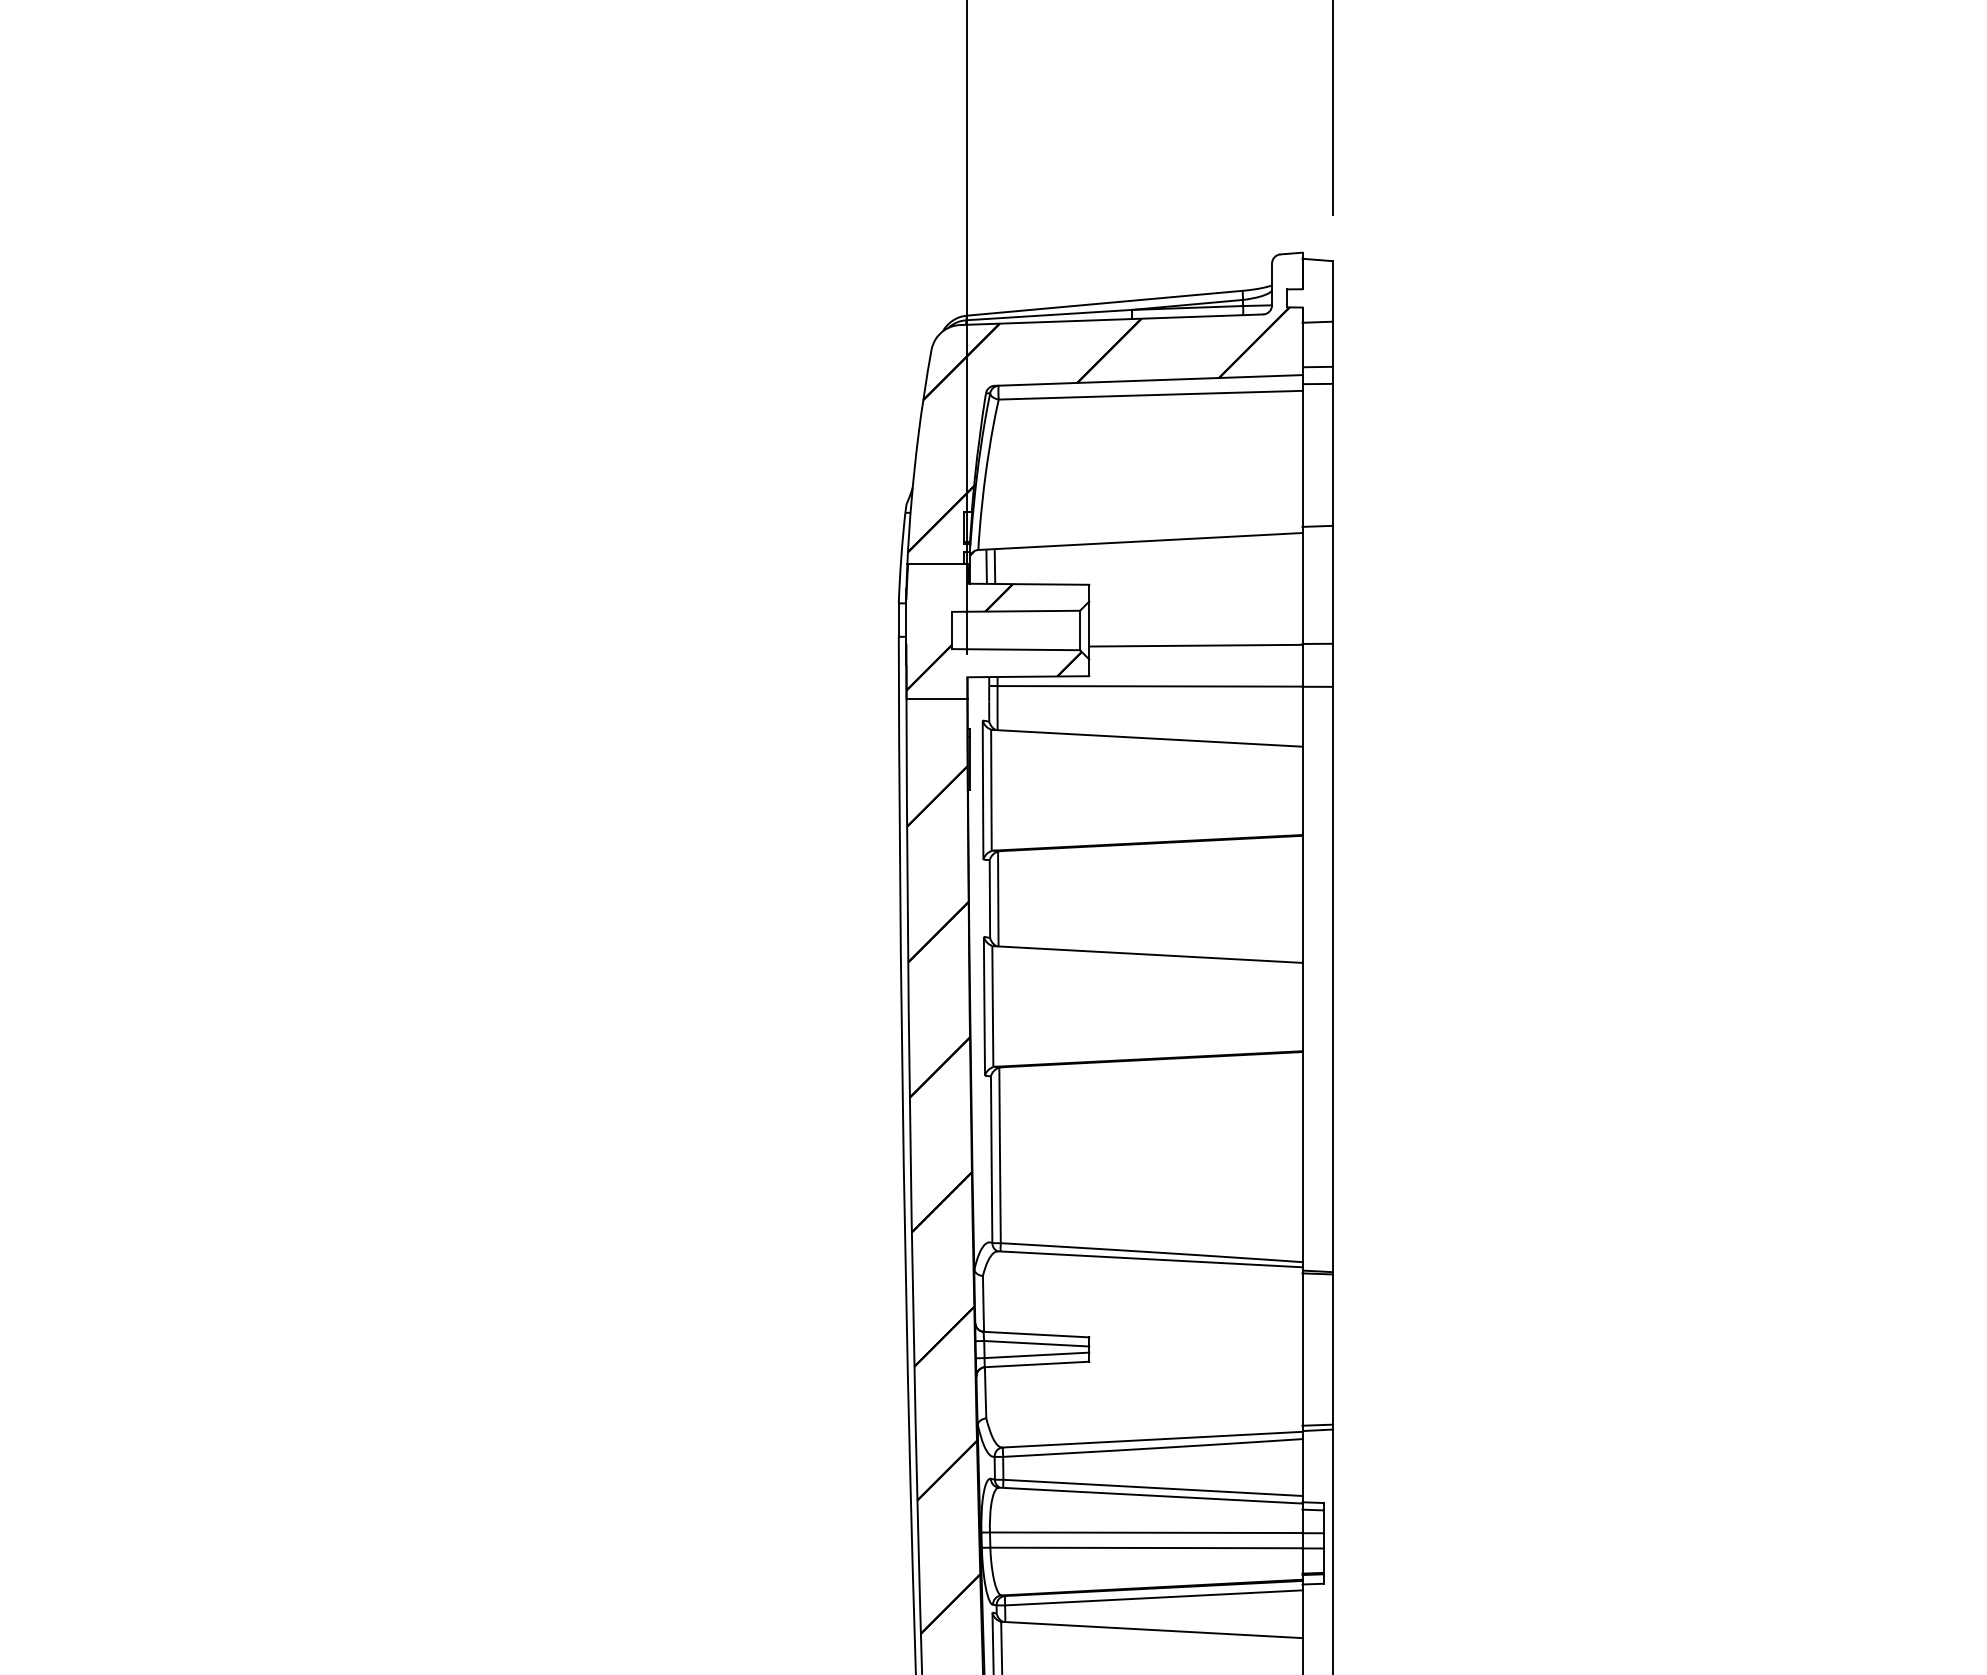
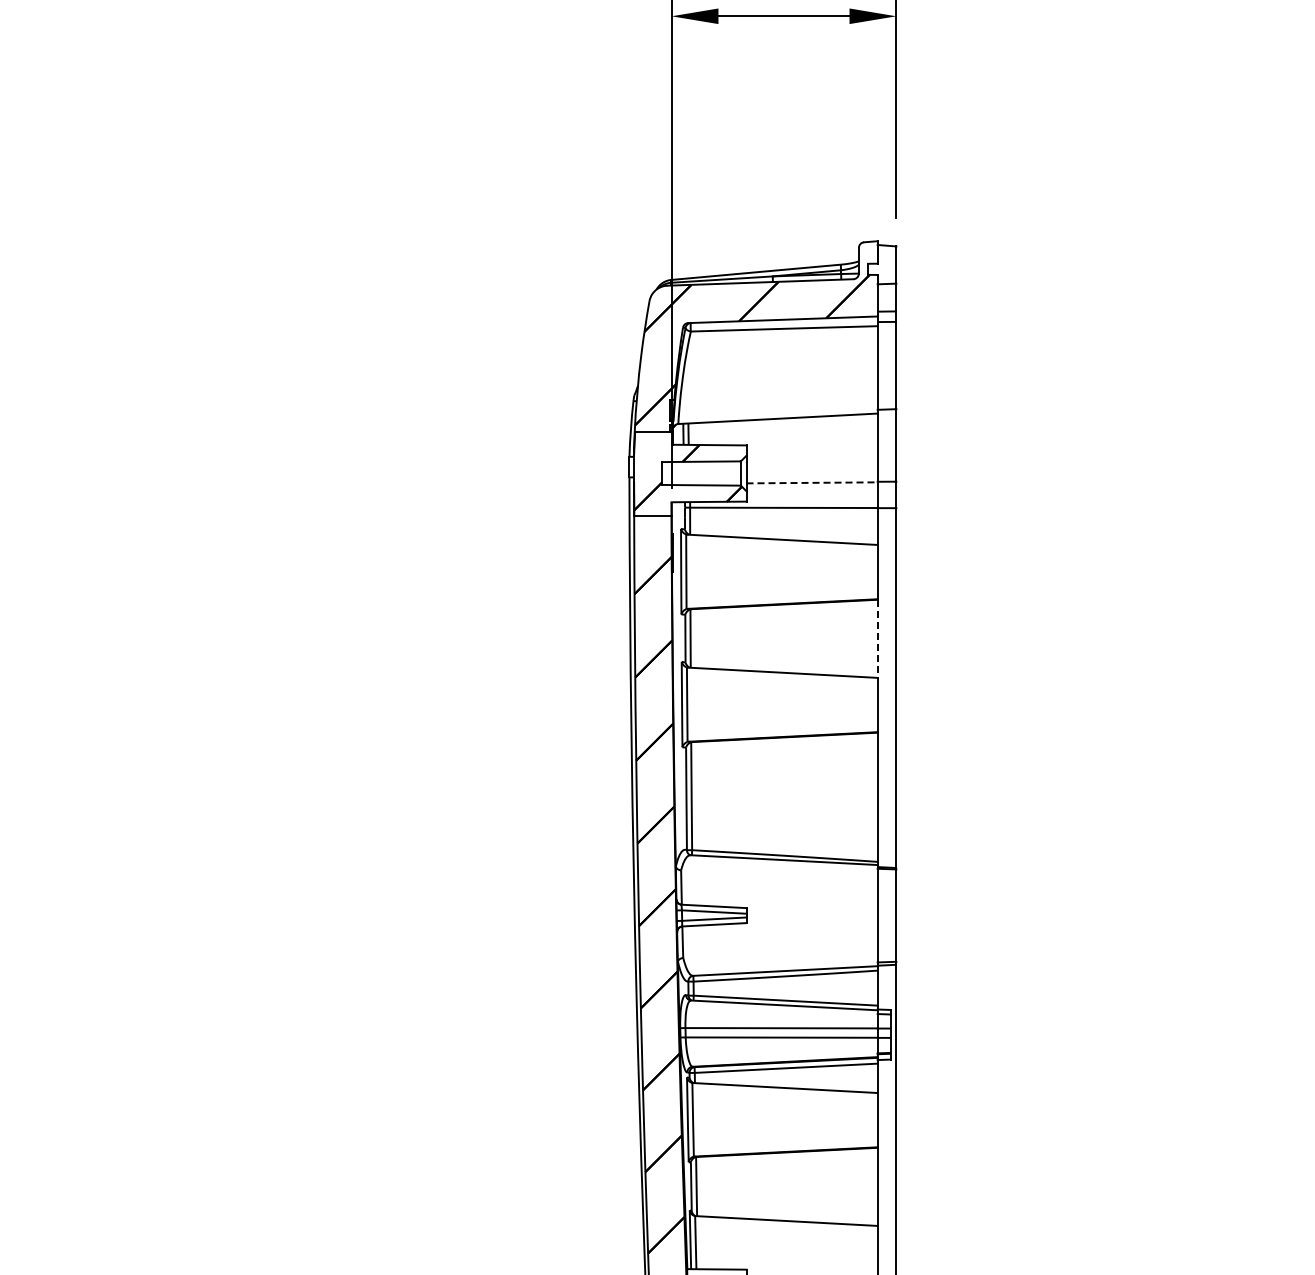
line: (1196, 645) -> (812, 482), solid -> dashed
line: (1302, 900) -> (877, 639), solid -> dashed

